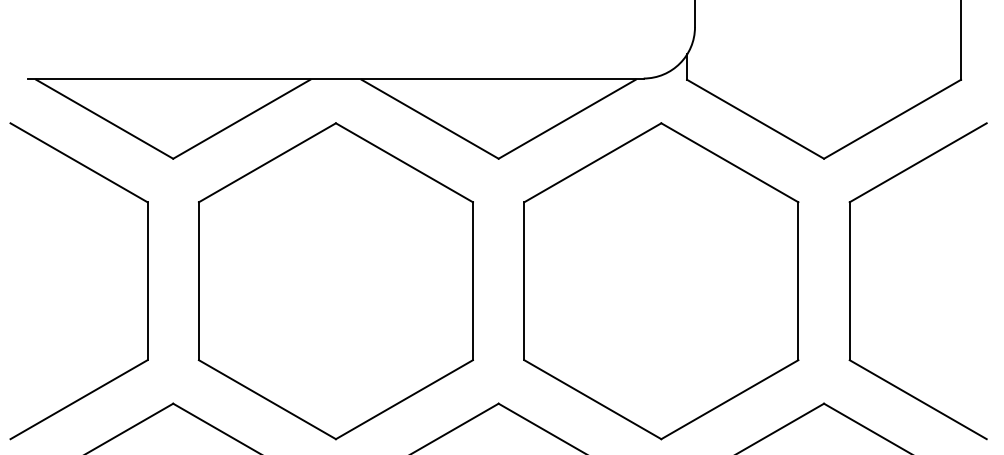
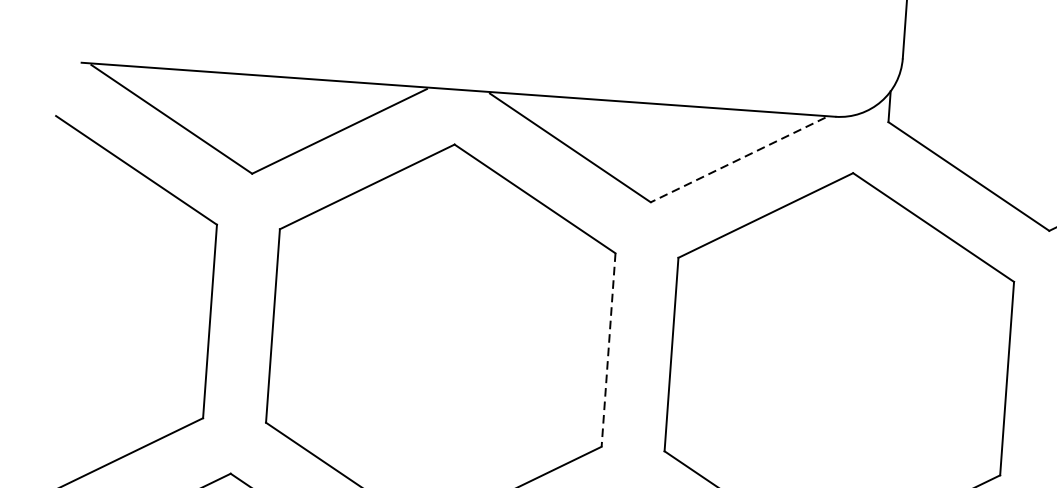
line: (566, 119) -> (737, 160), solid -> dashed
line: (472, 281) -> (607, 350), solid -> dashed

